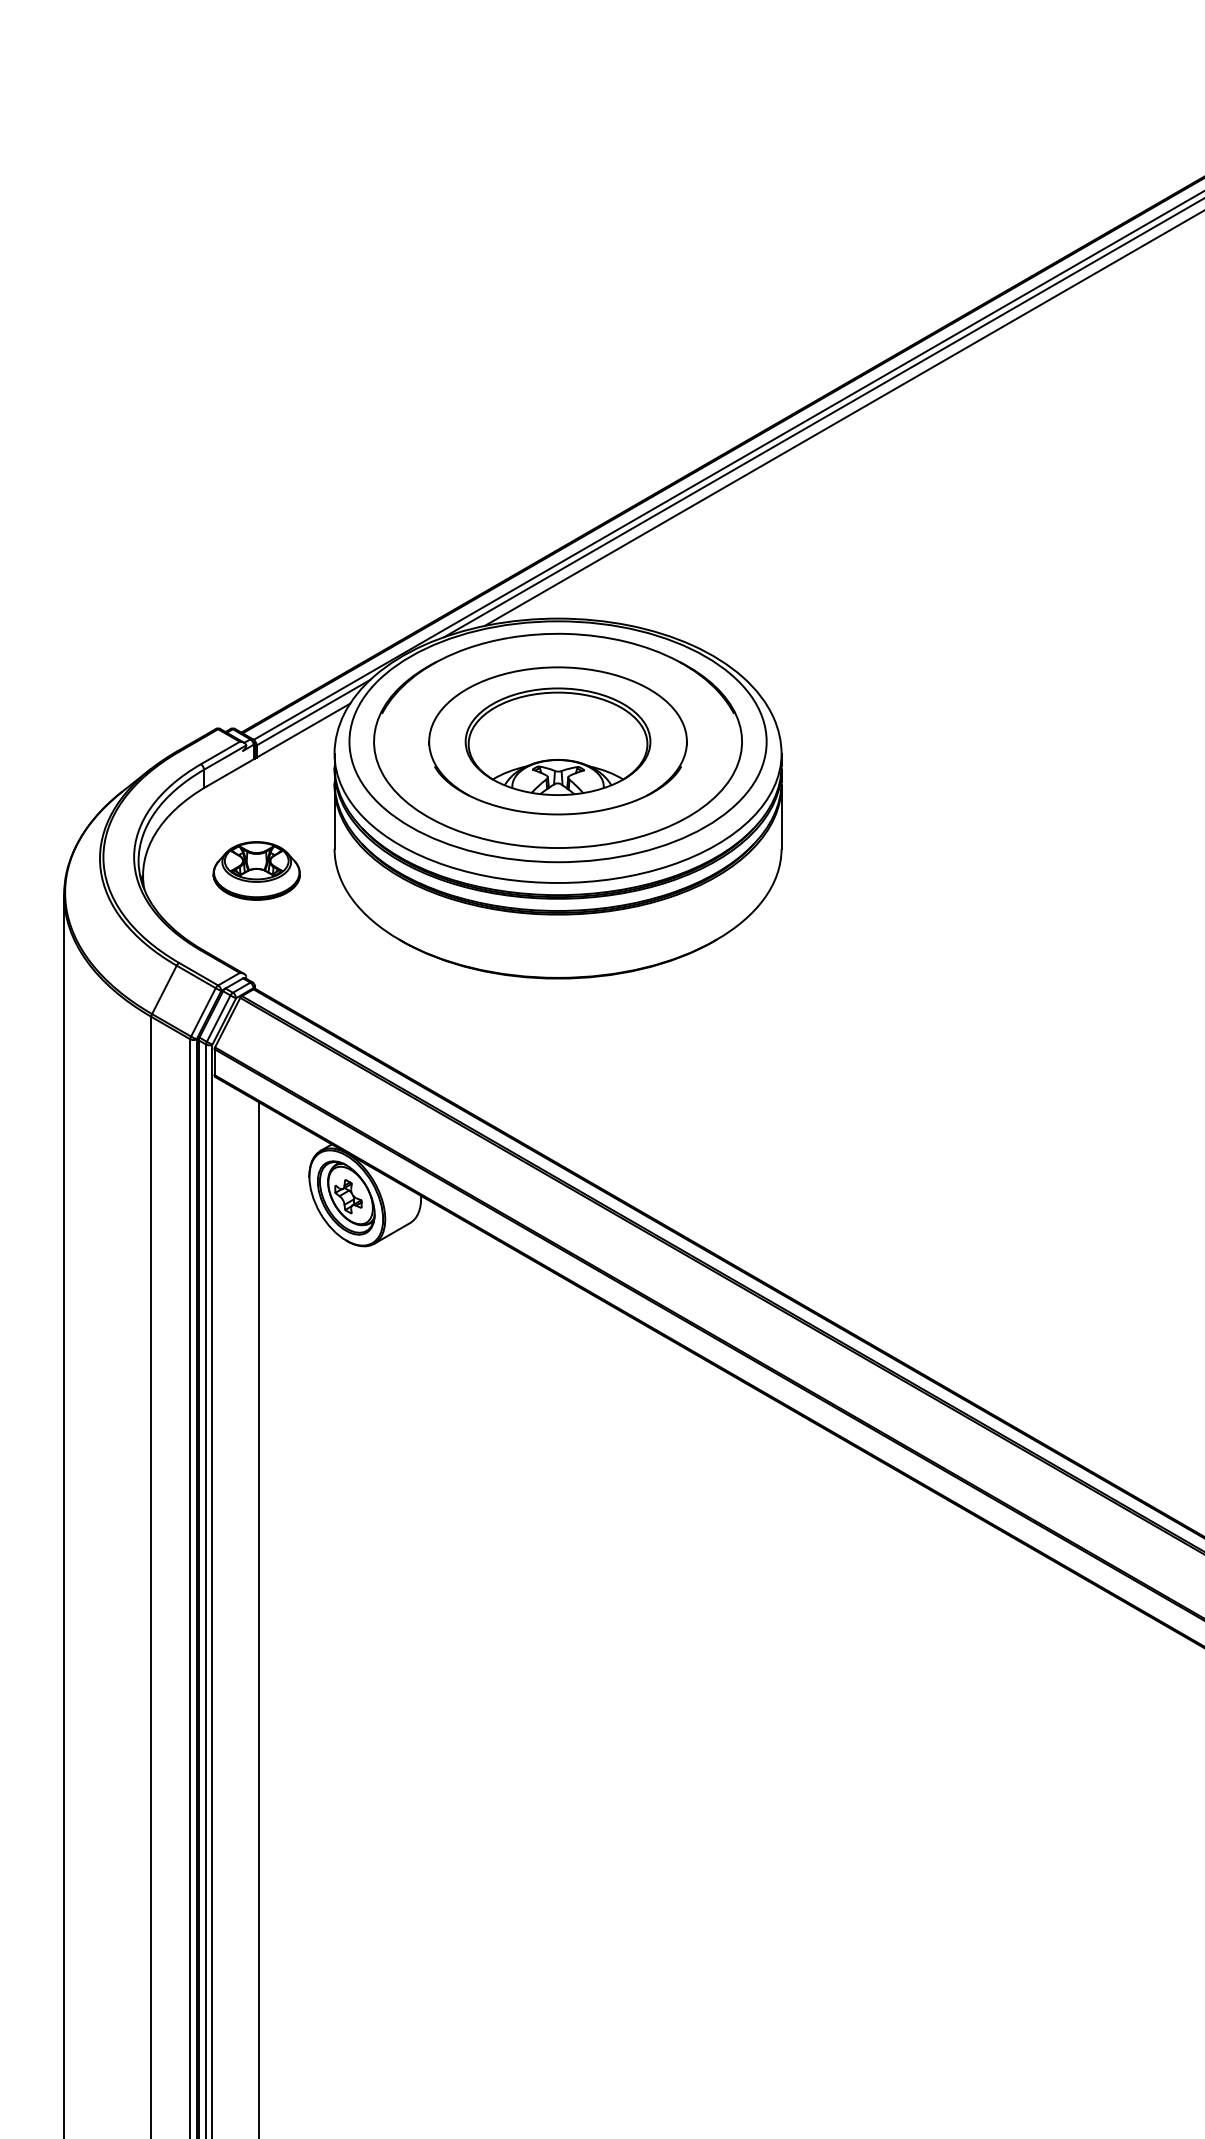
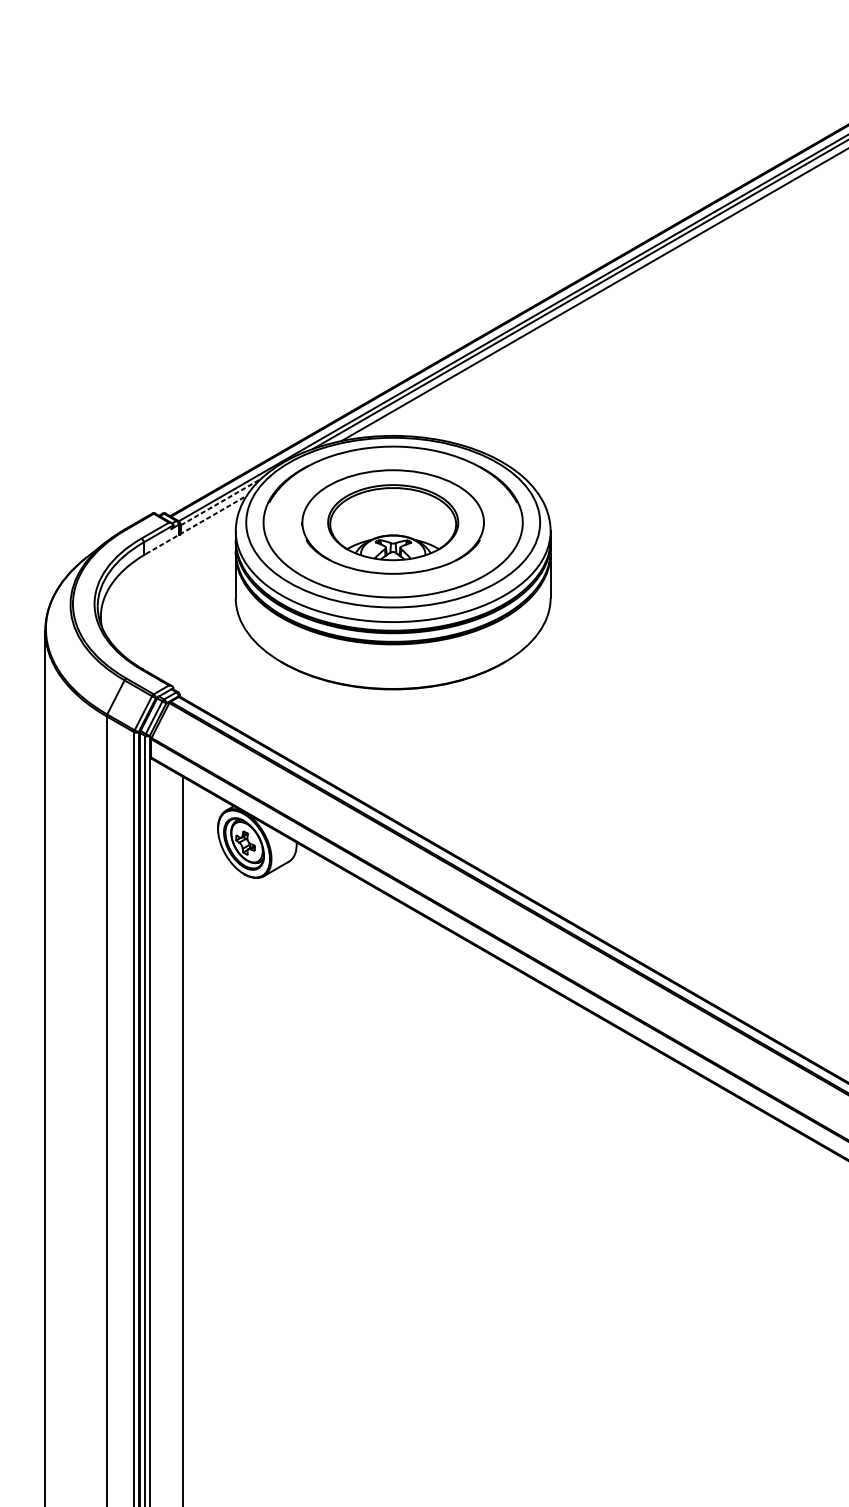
line: (313, 712) -> (220, 502), solid -> dashed
line: (278, 744) -> (196, 524), solid -> dashed
part: (256, 870) -> (180, 613), removed

